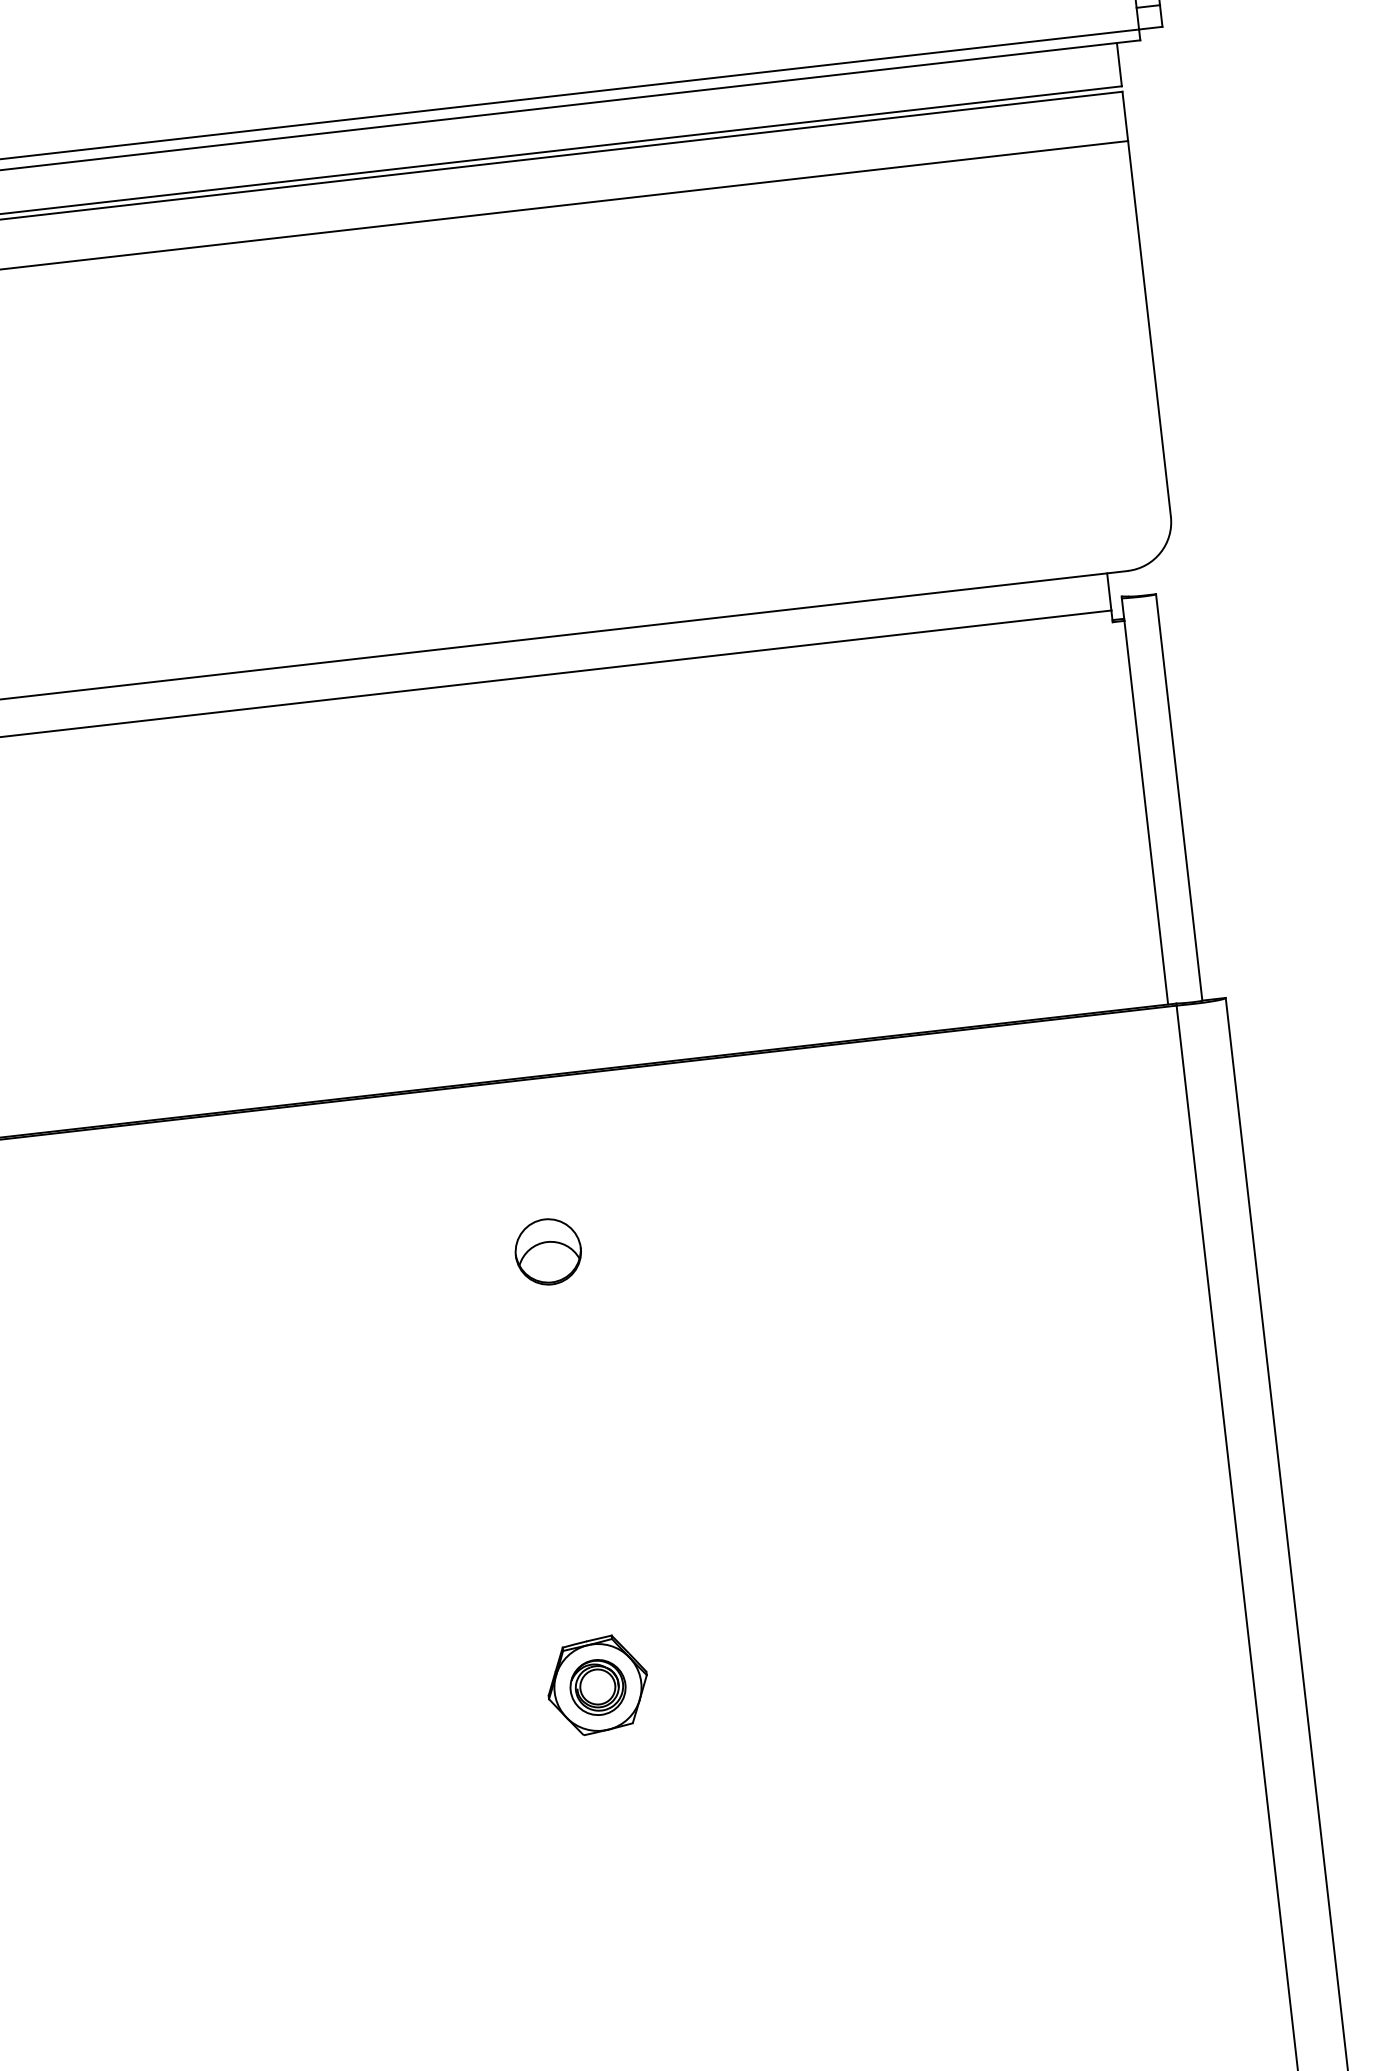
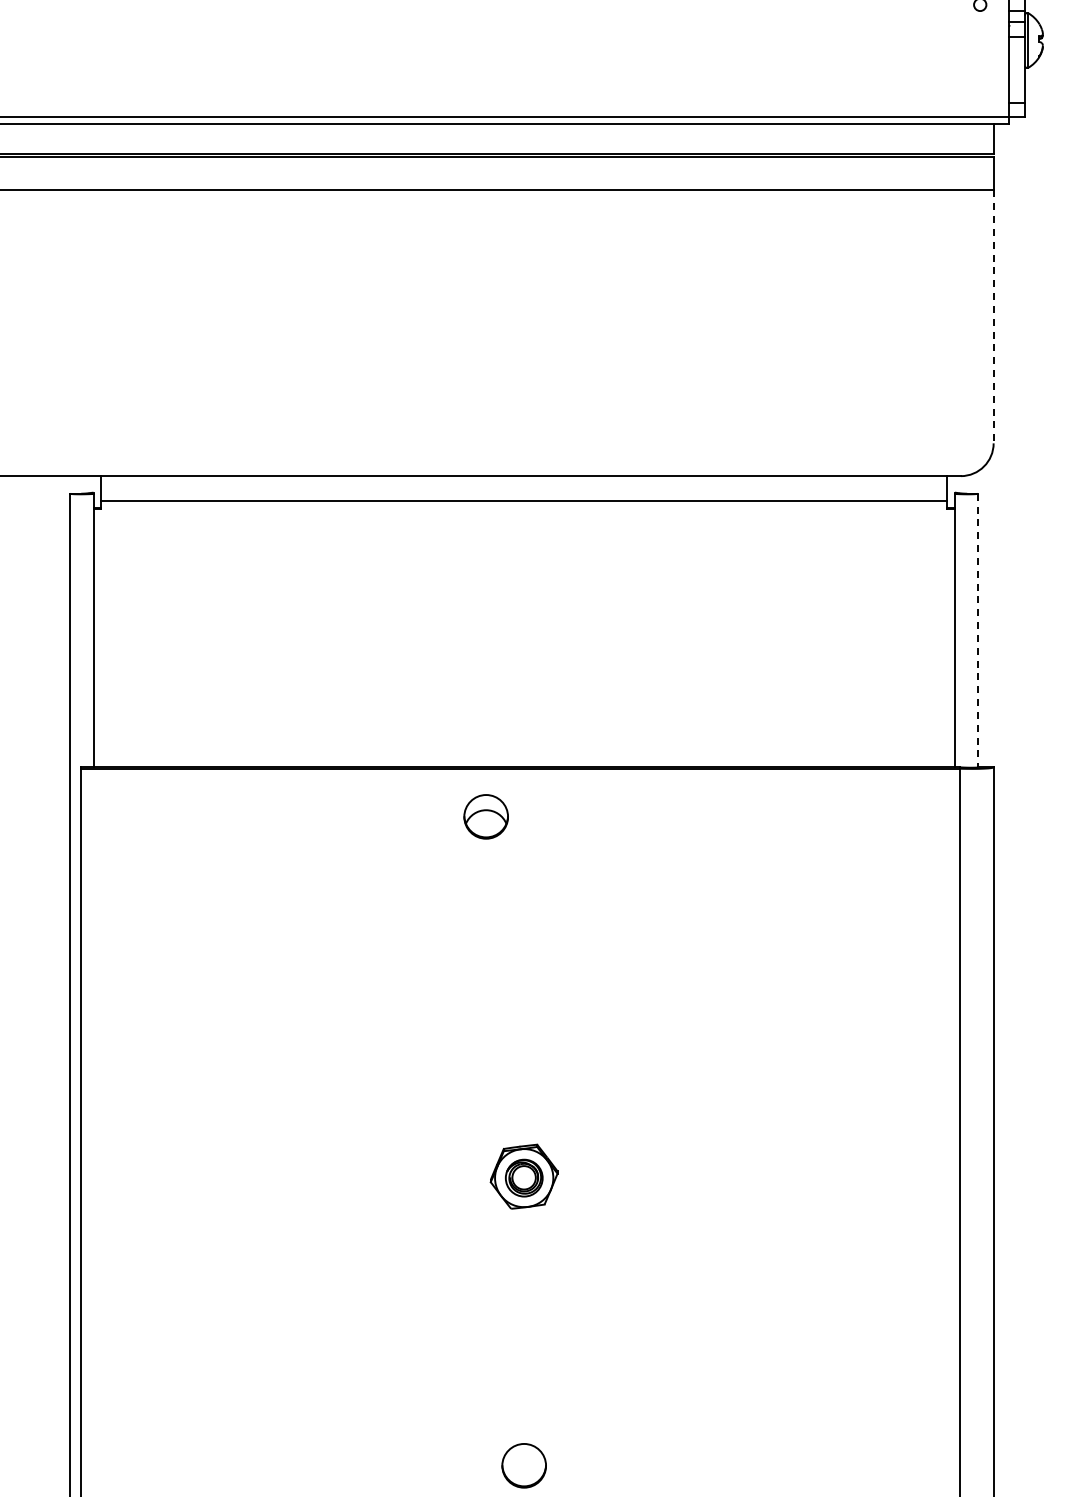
line: (1149, 329) -> (993, 317), solid -> dashed
line: (1178, 797) -> (977, 630), solid -> dashed
part: (547, 1251) -> (485, 816), moved

